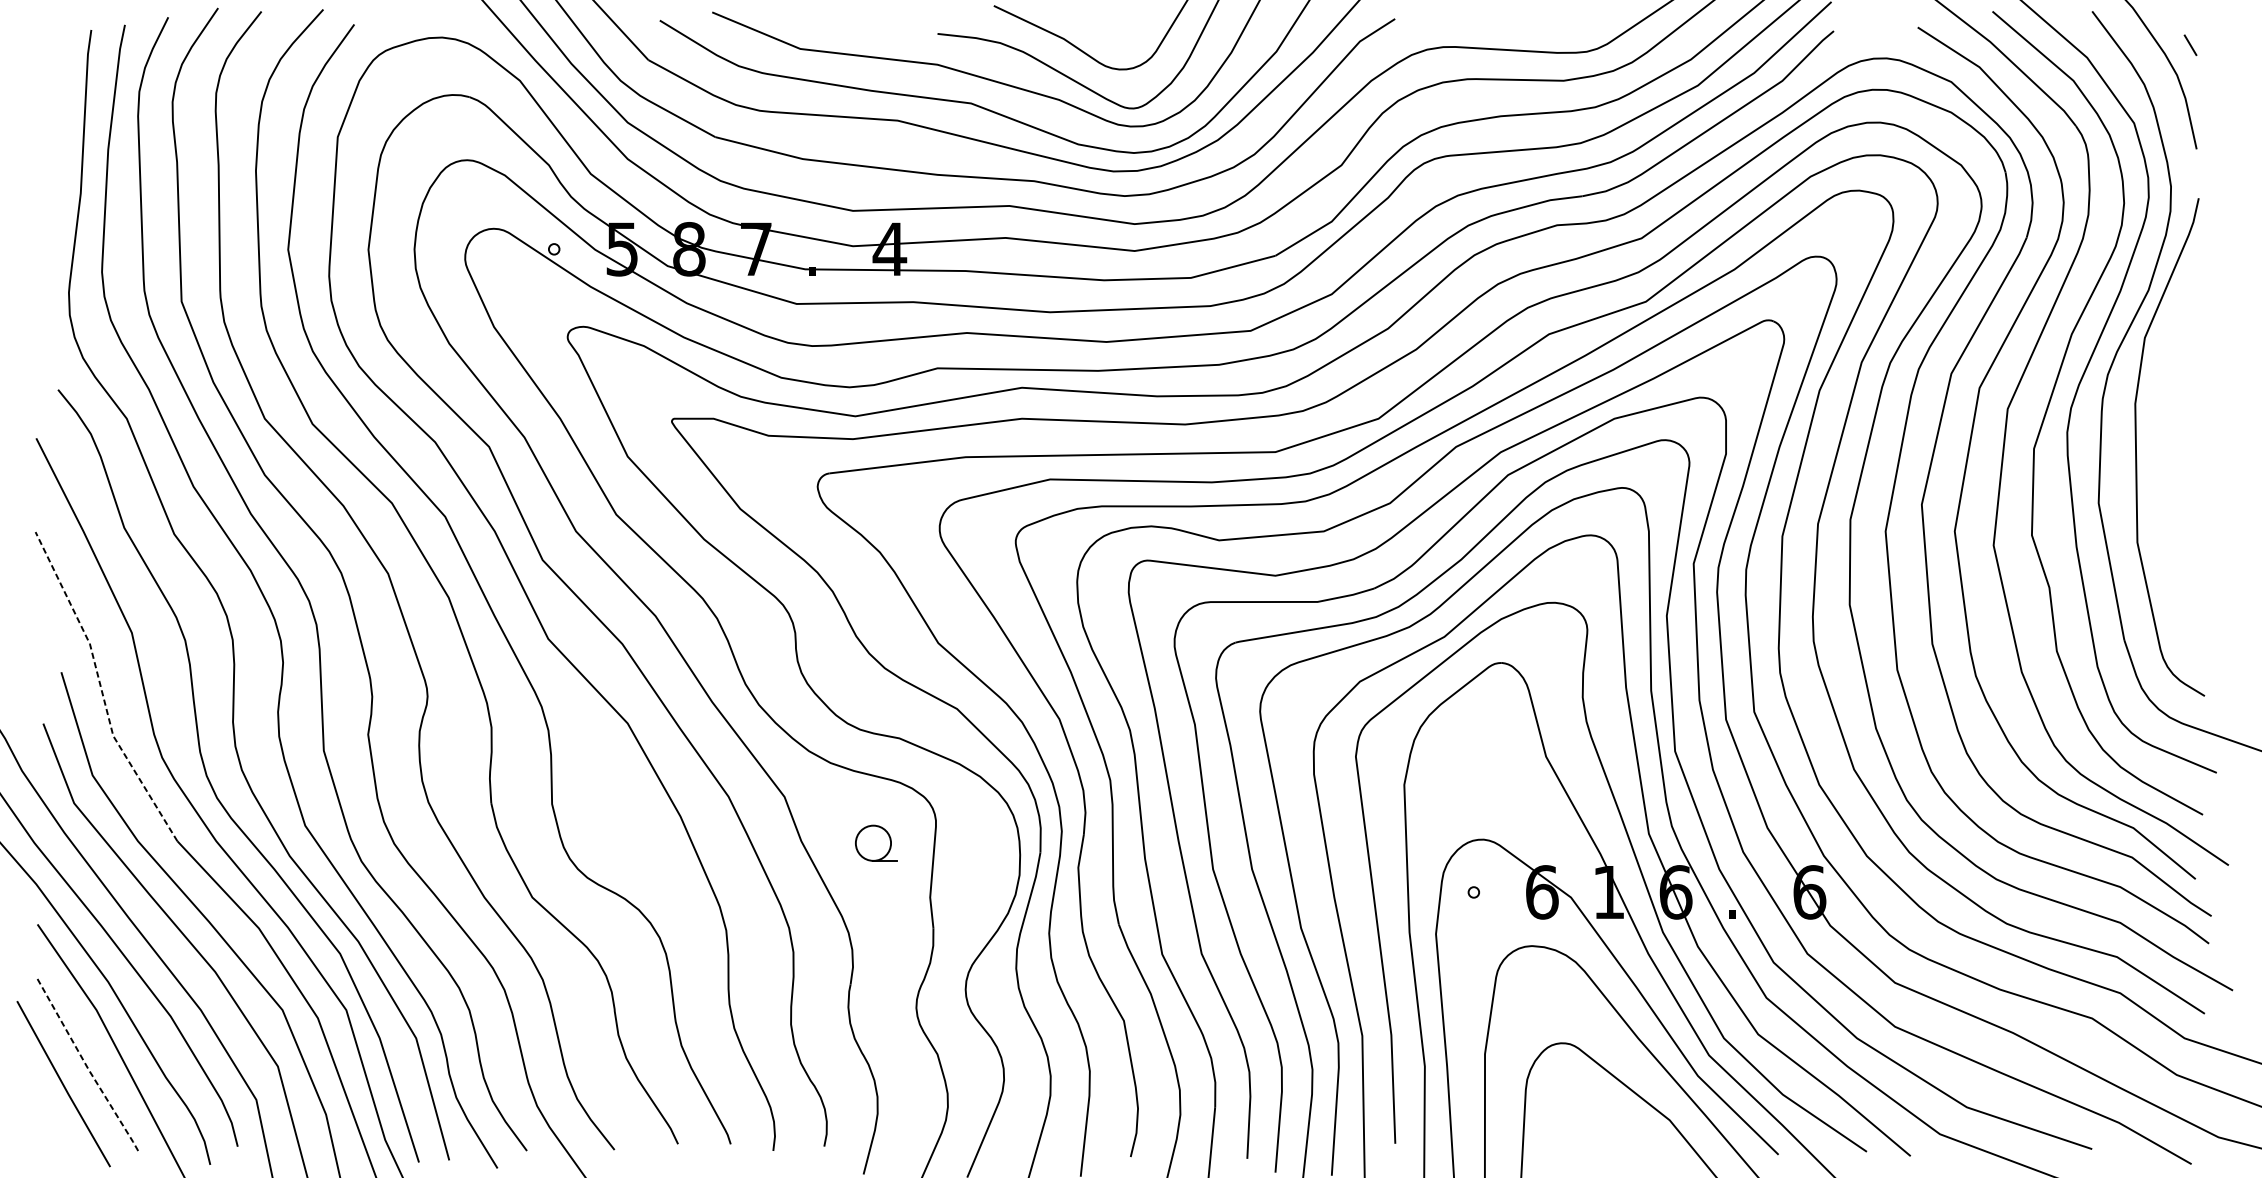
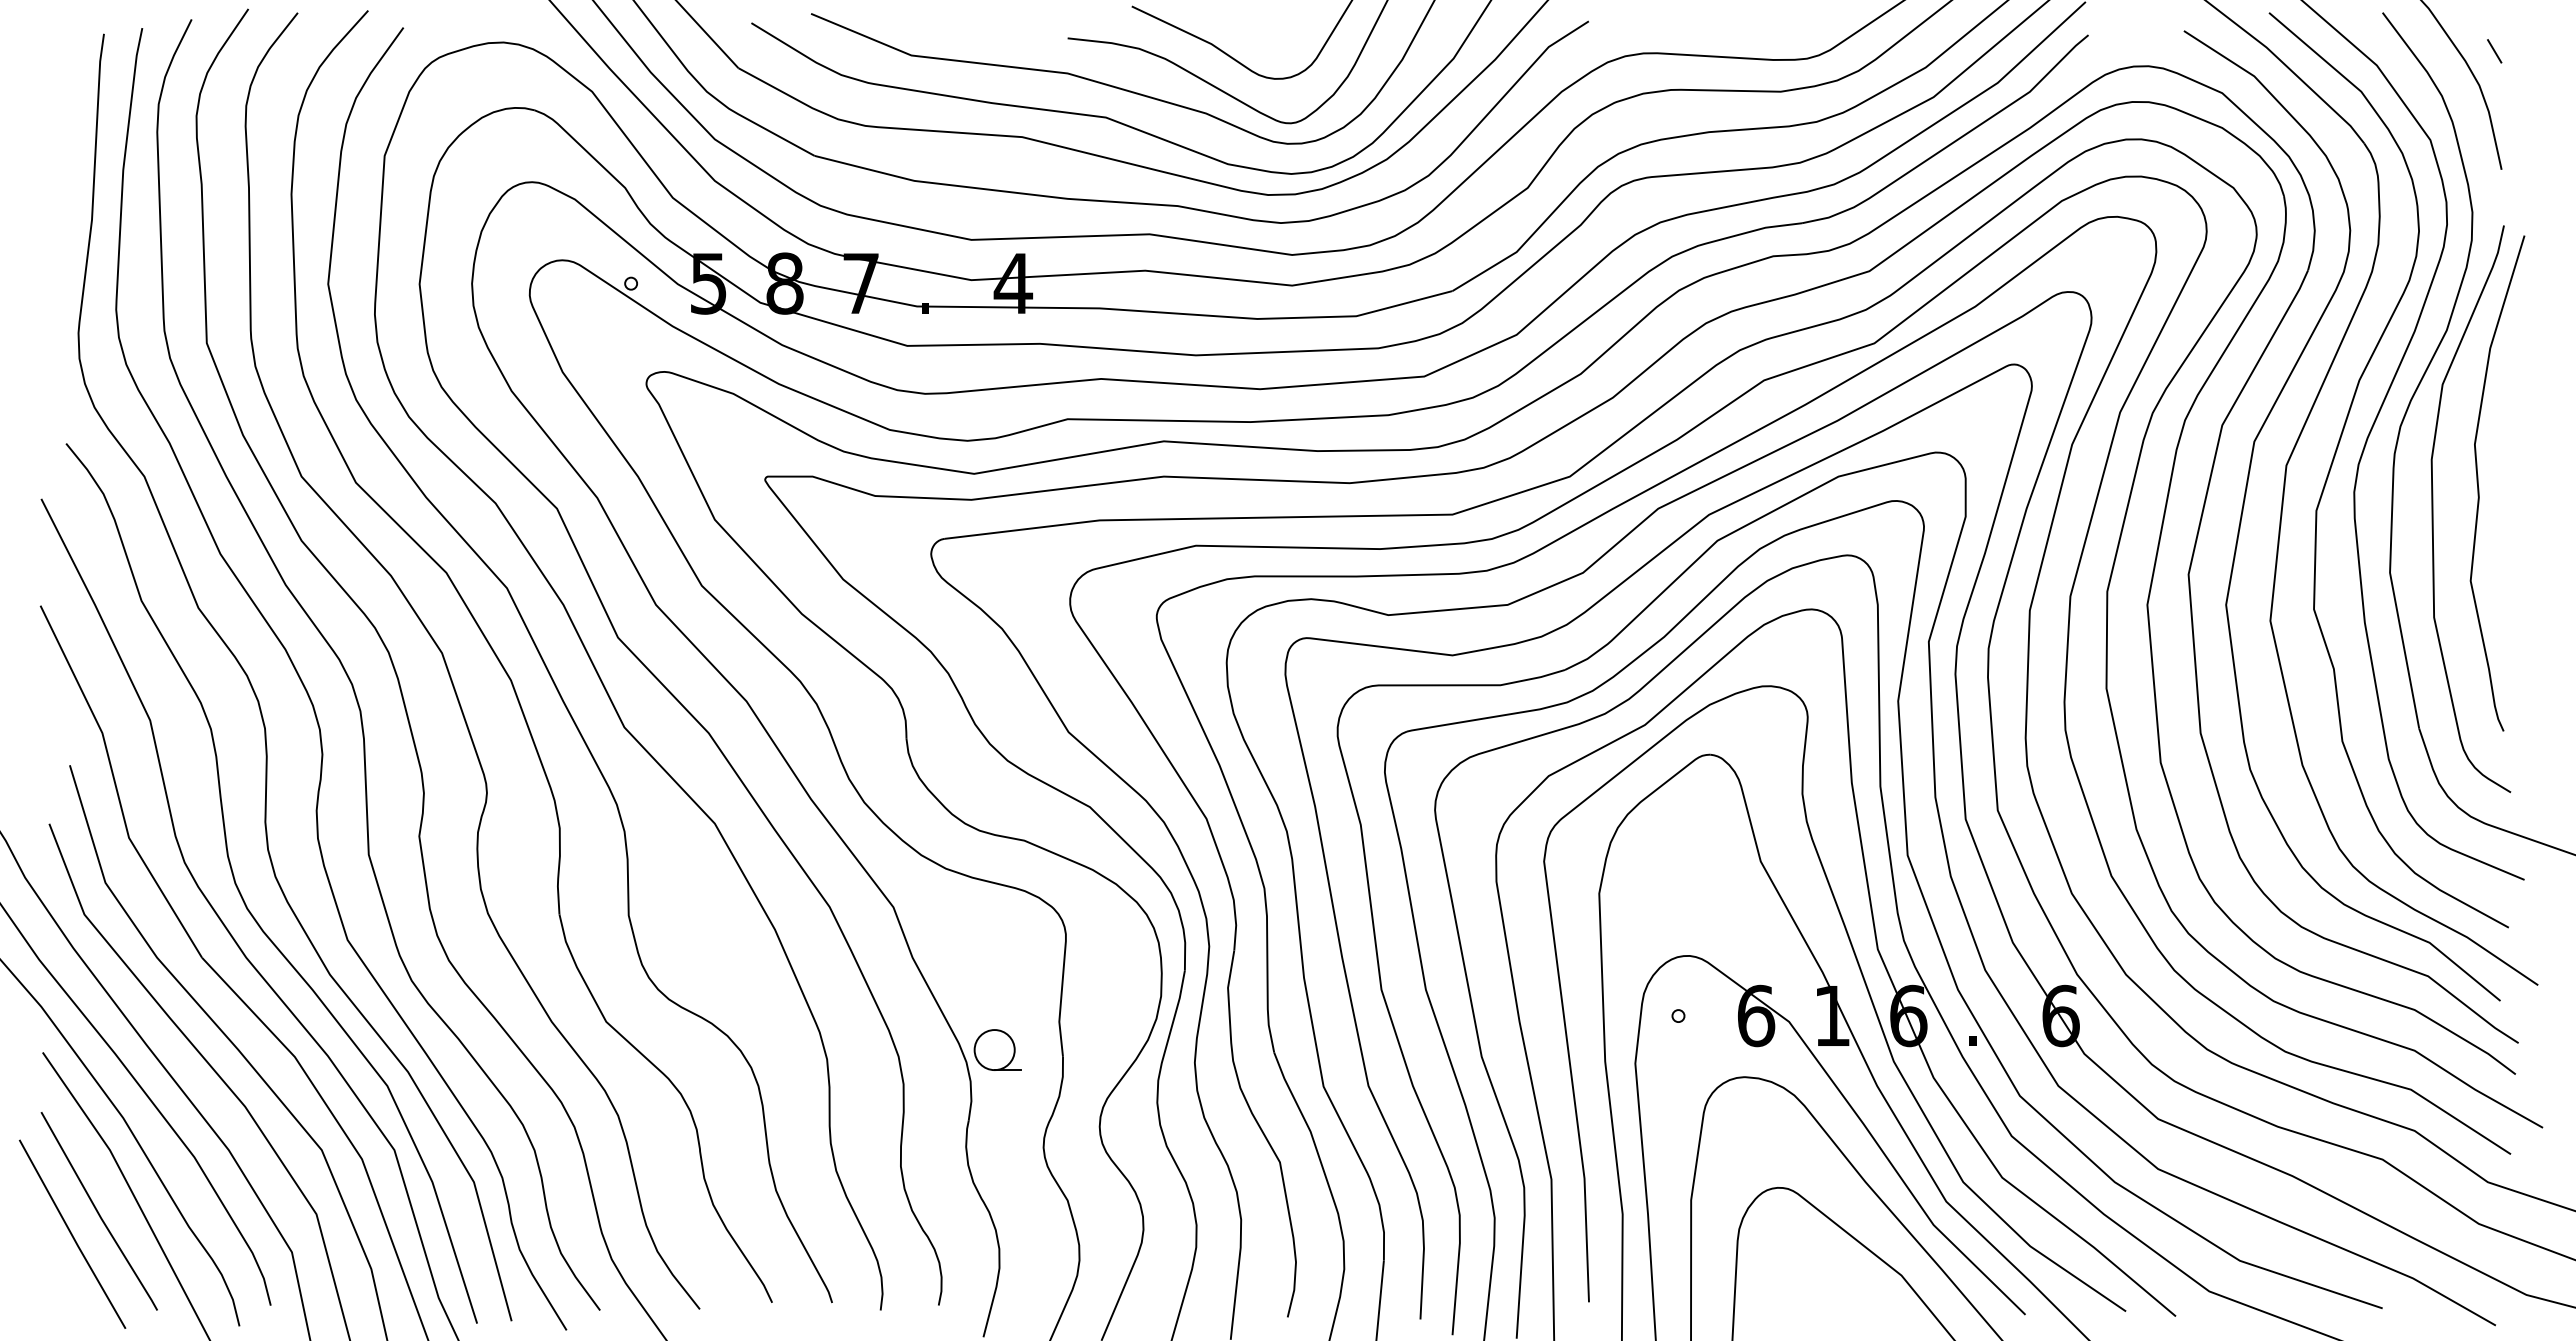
curve: (2177, 429) -> (2479, 488), added
line: (101, 689) -> (115, 785), dashed -> solid
part: (875, 842) -> (997, 1049), moved
line: (86, 1065) -> (98, 1213), dashed -> solid

